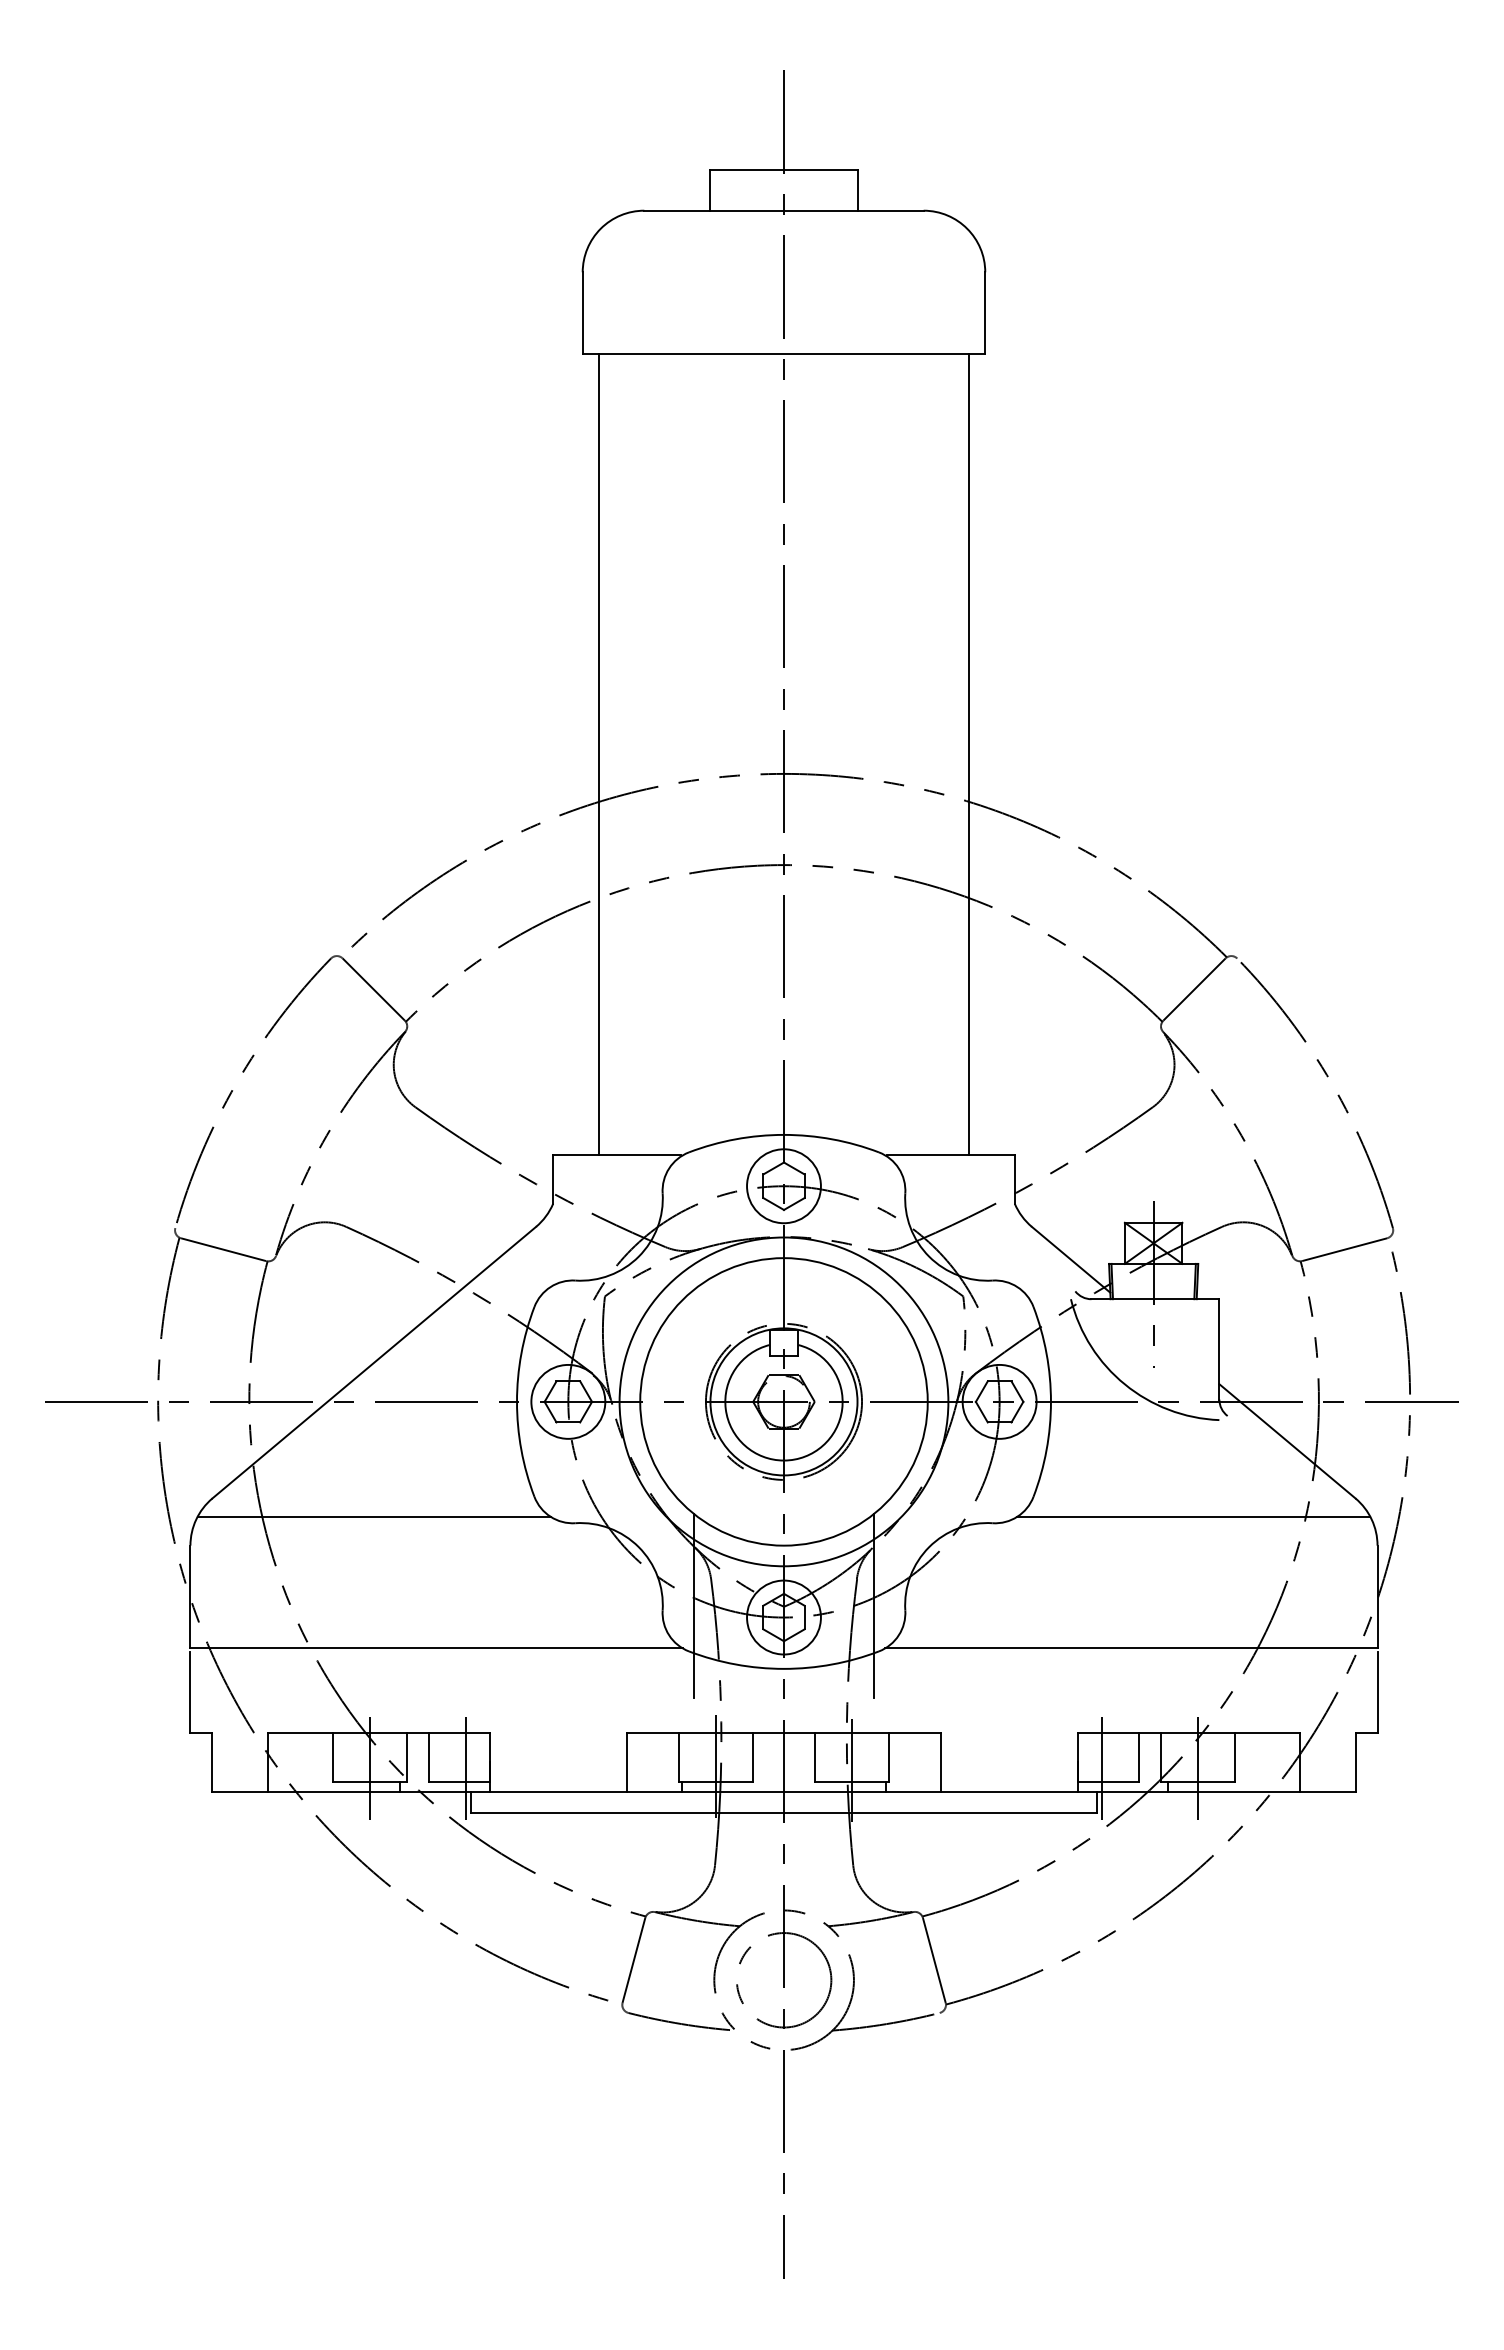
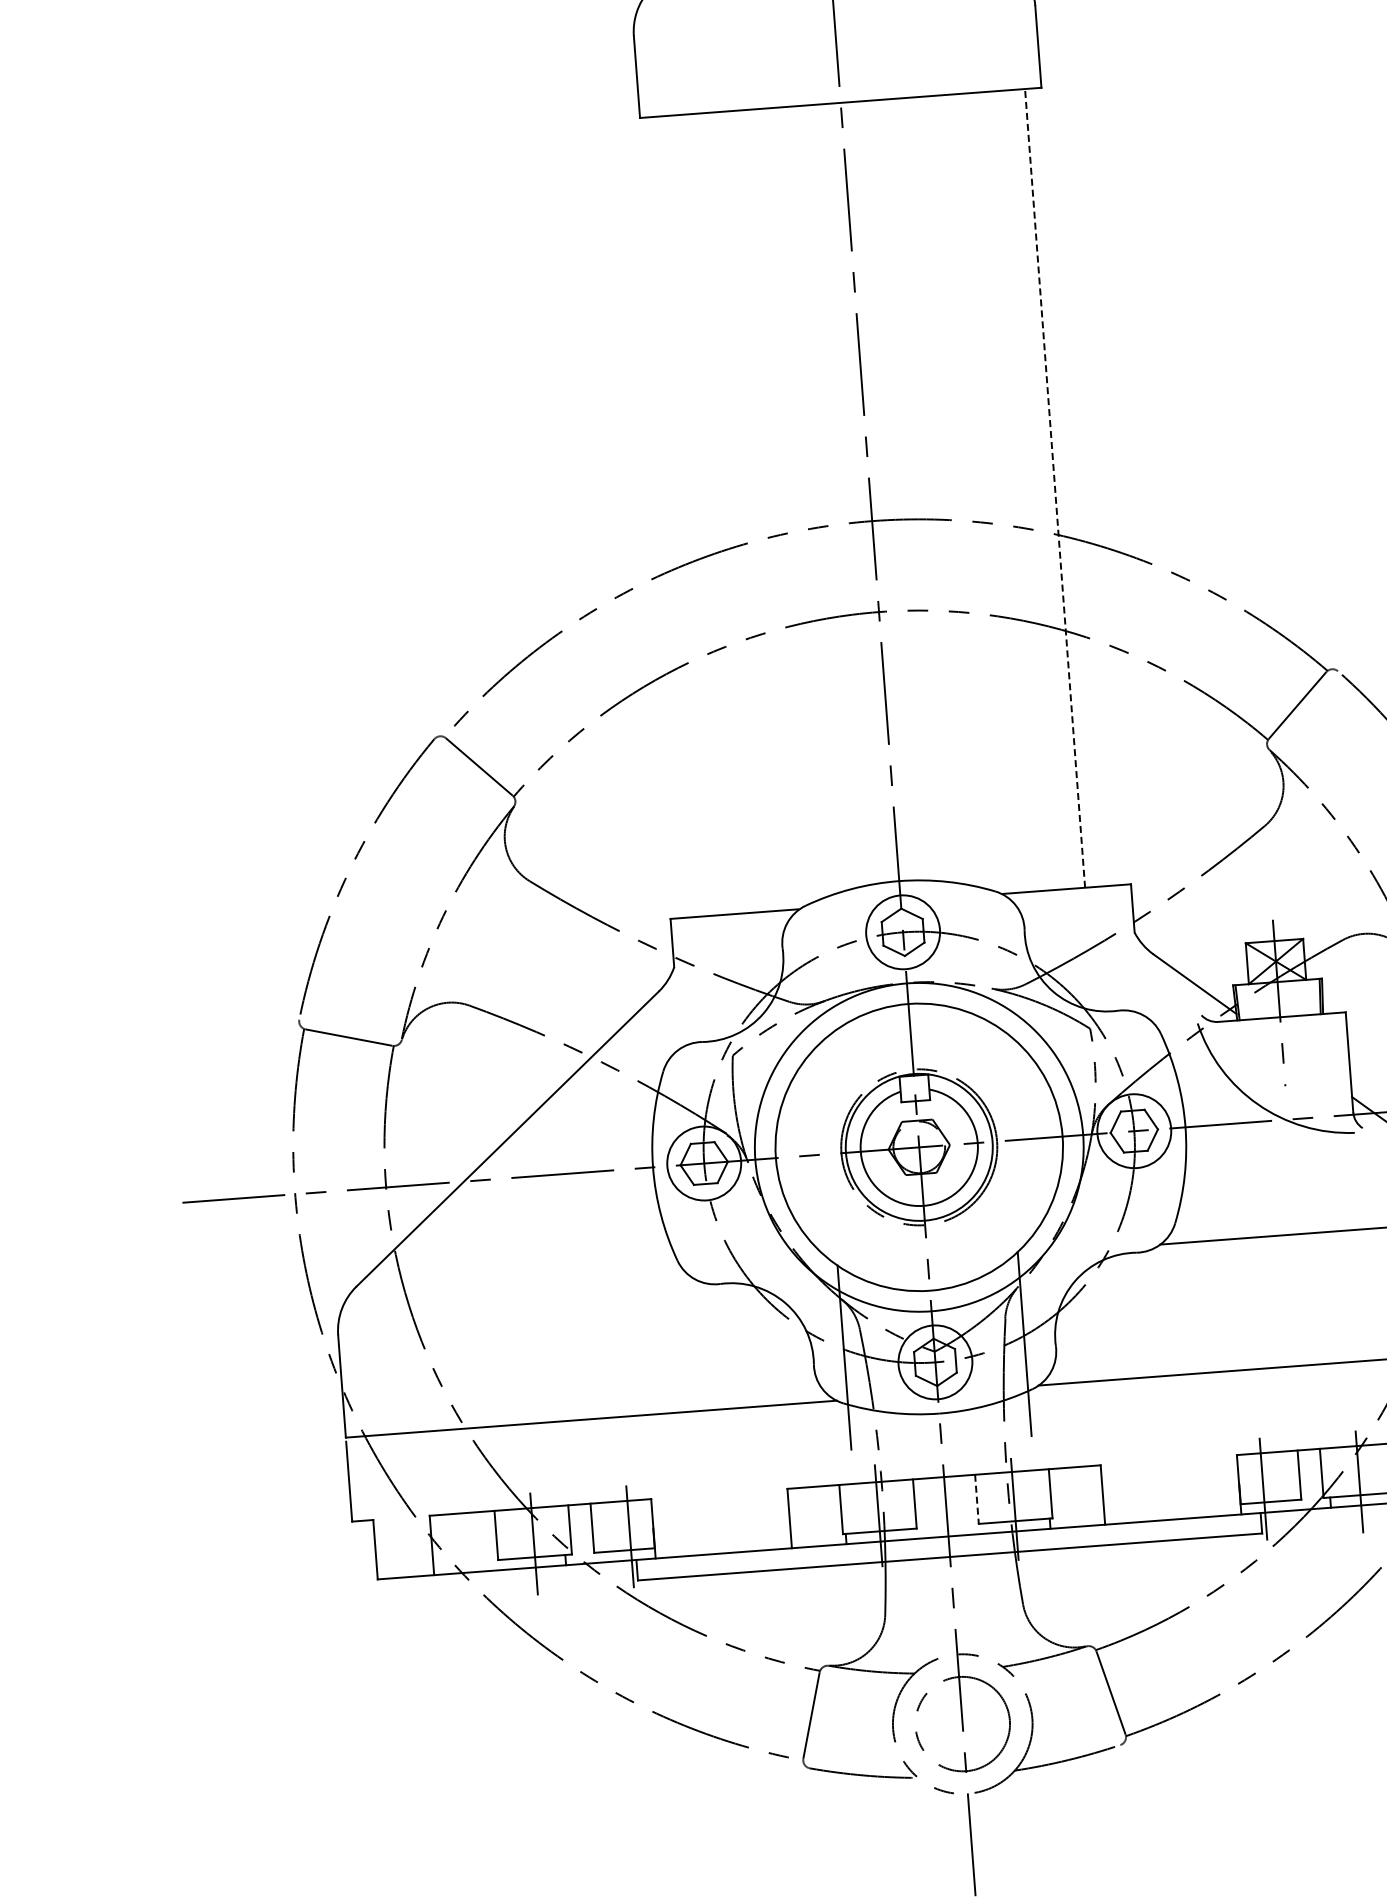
line: (599, 754) -> (686, 515), removed
line: (968, 754) -> (1054, 487), solid -> dashed
line: (373, 1516) -> (518, 1292), removed
line: (815, 1757) -> (977, 1499), solid -> dashed

